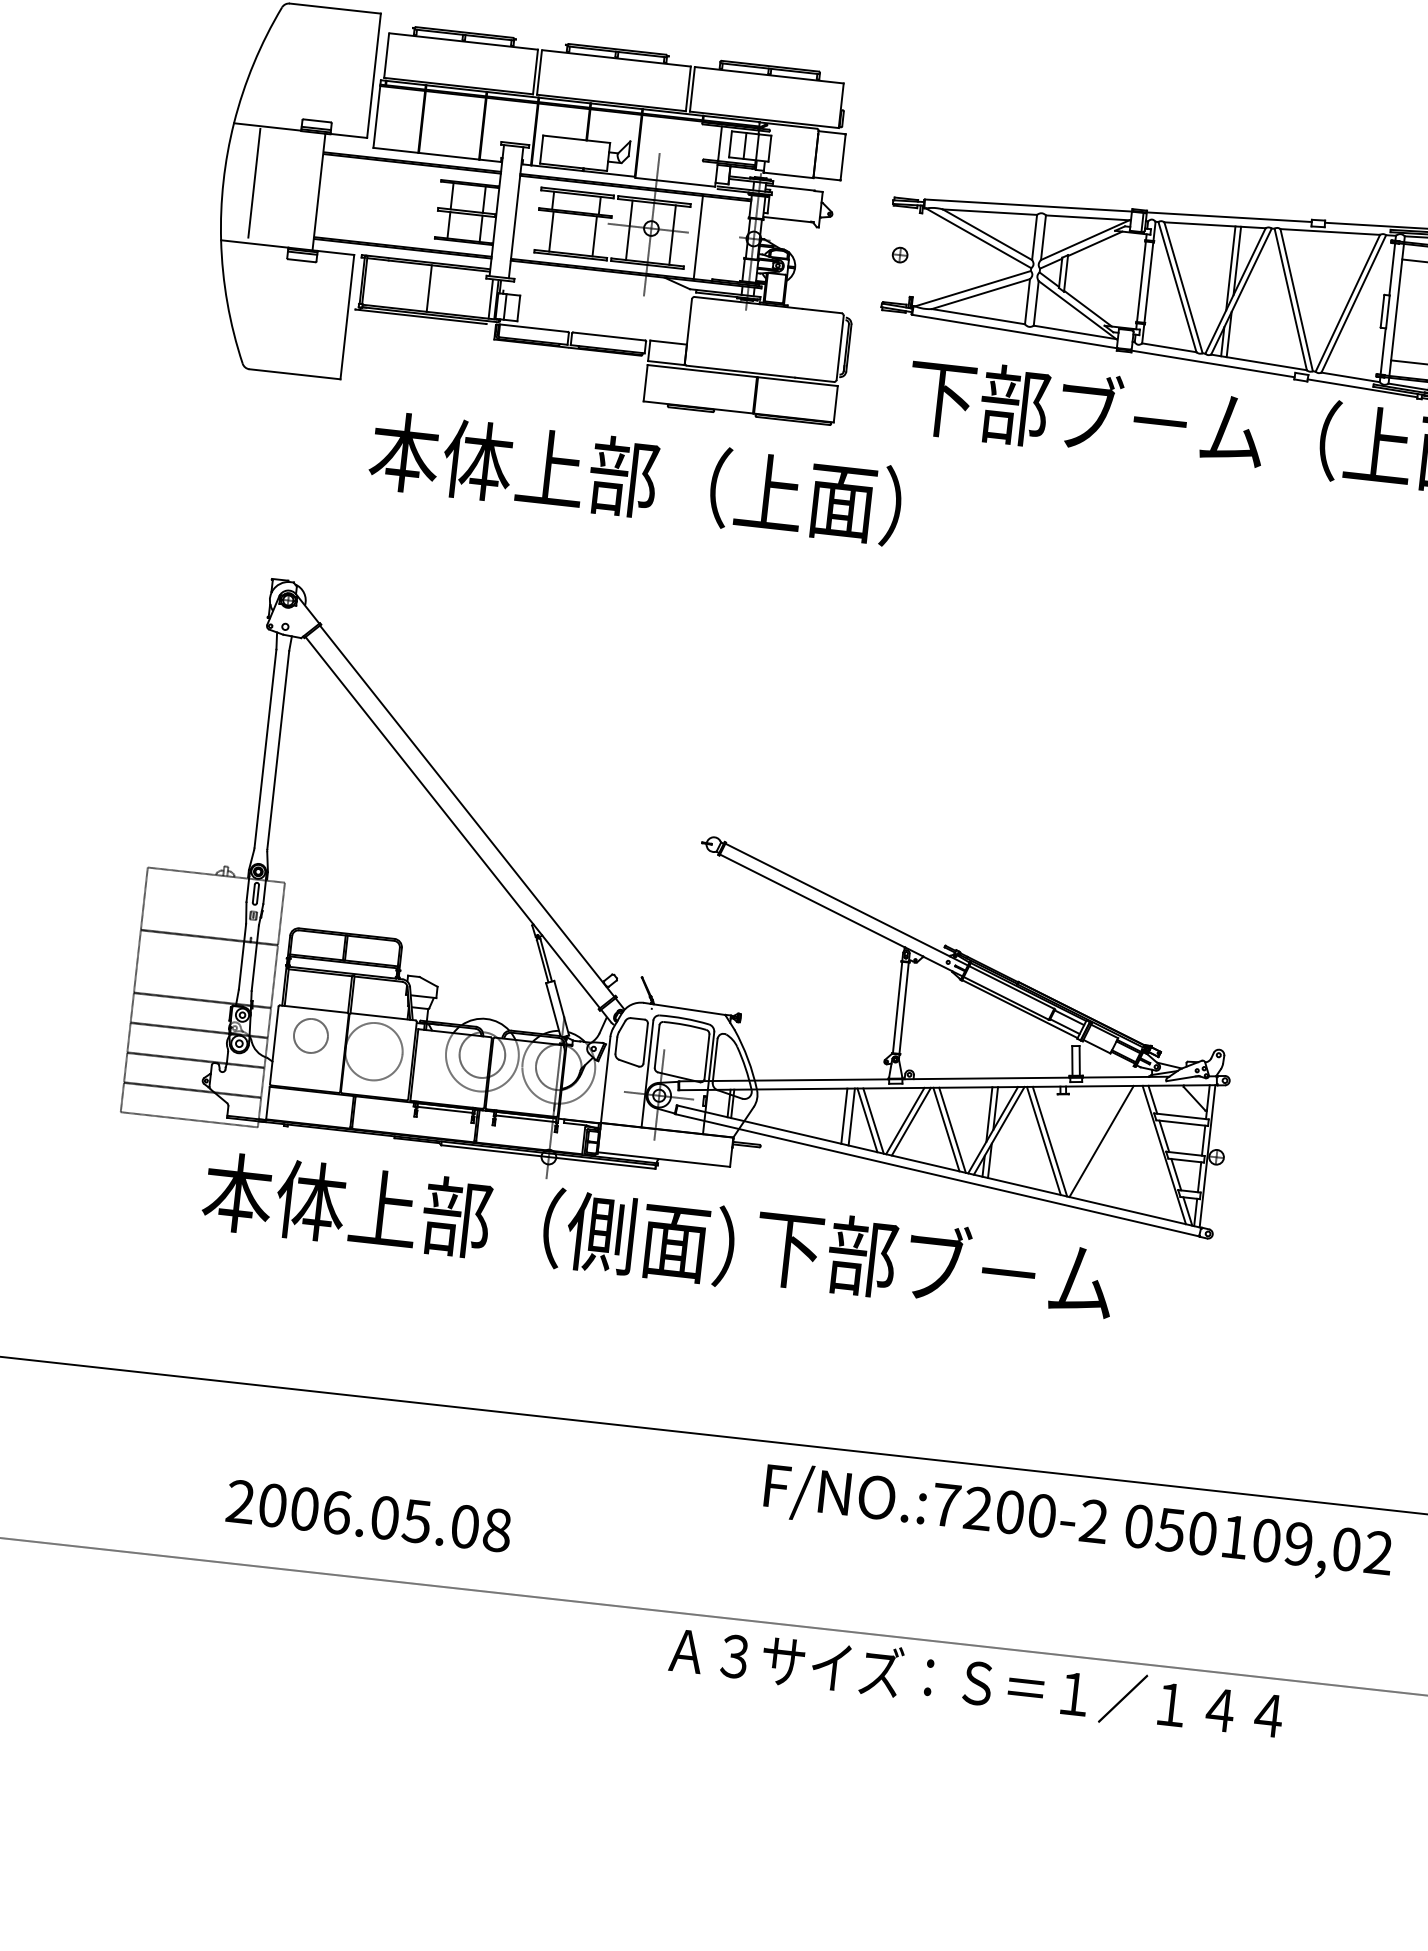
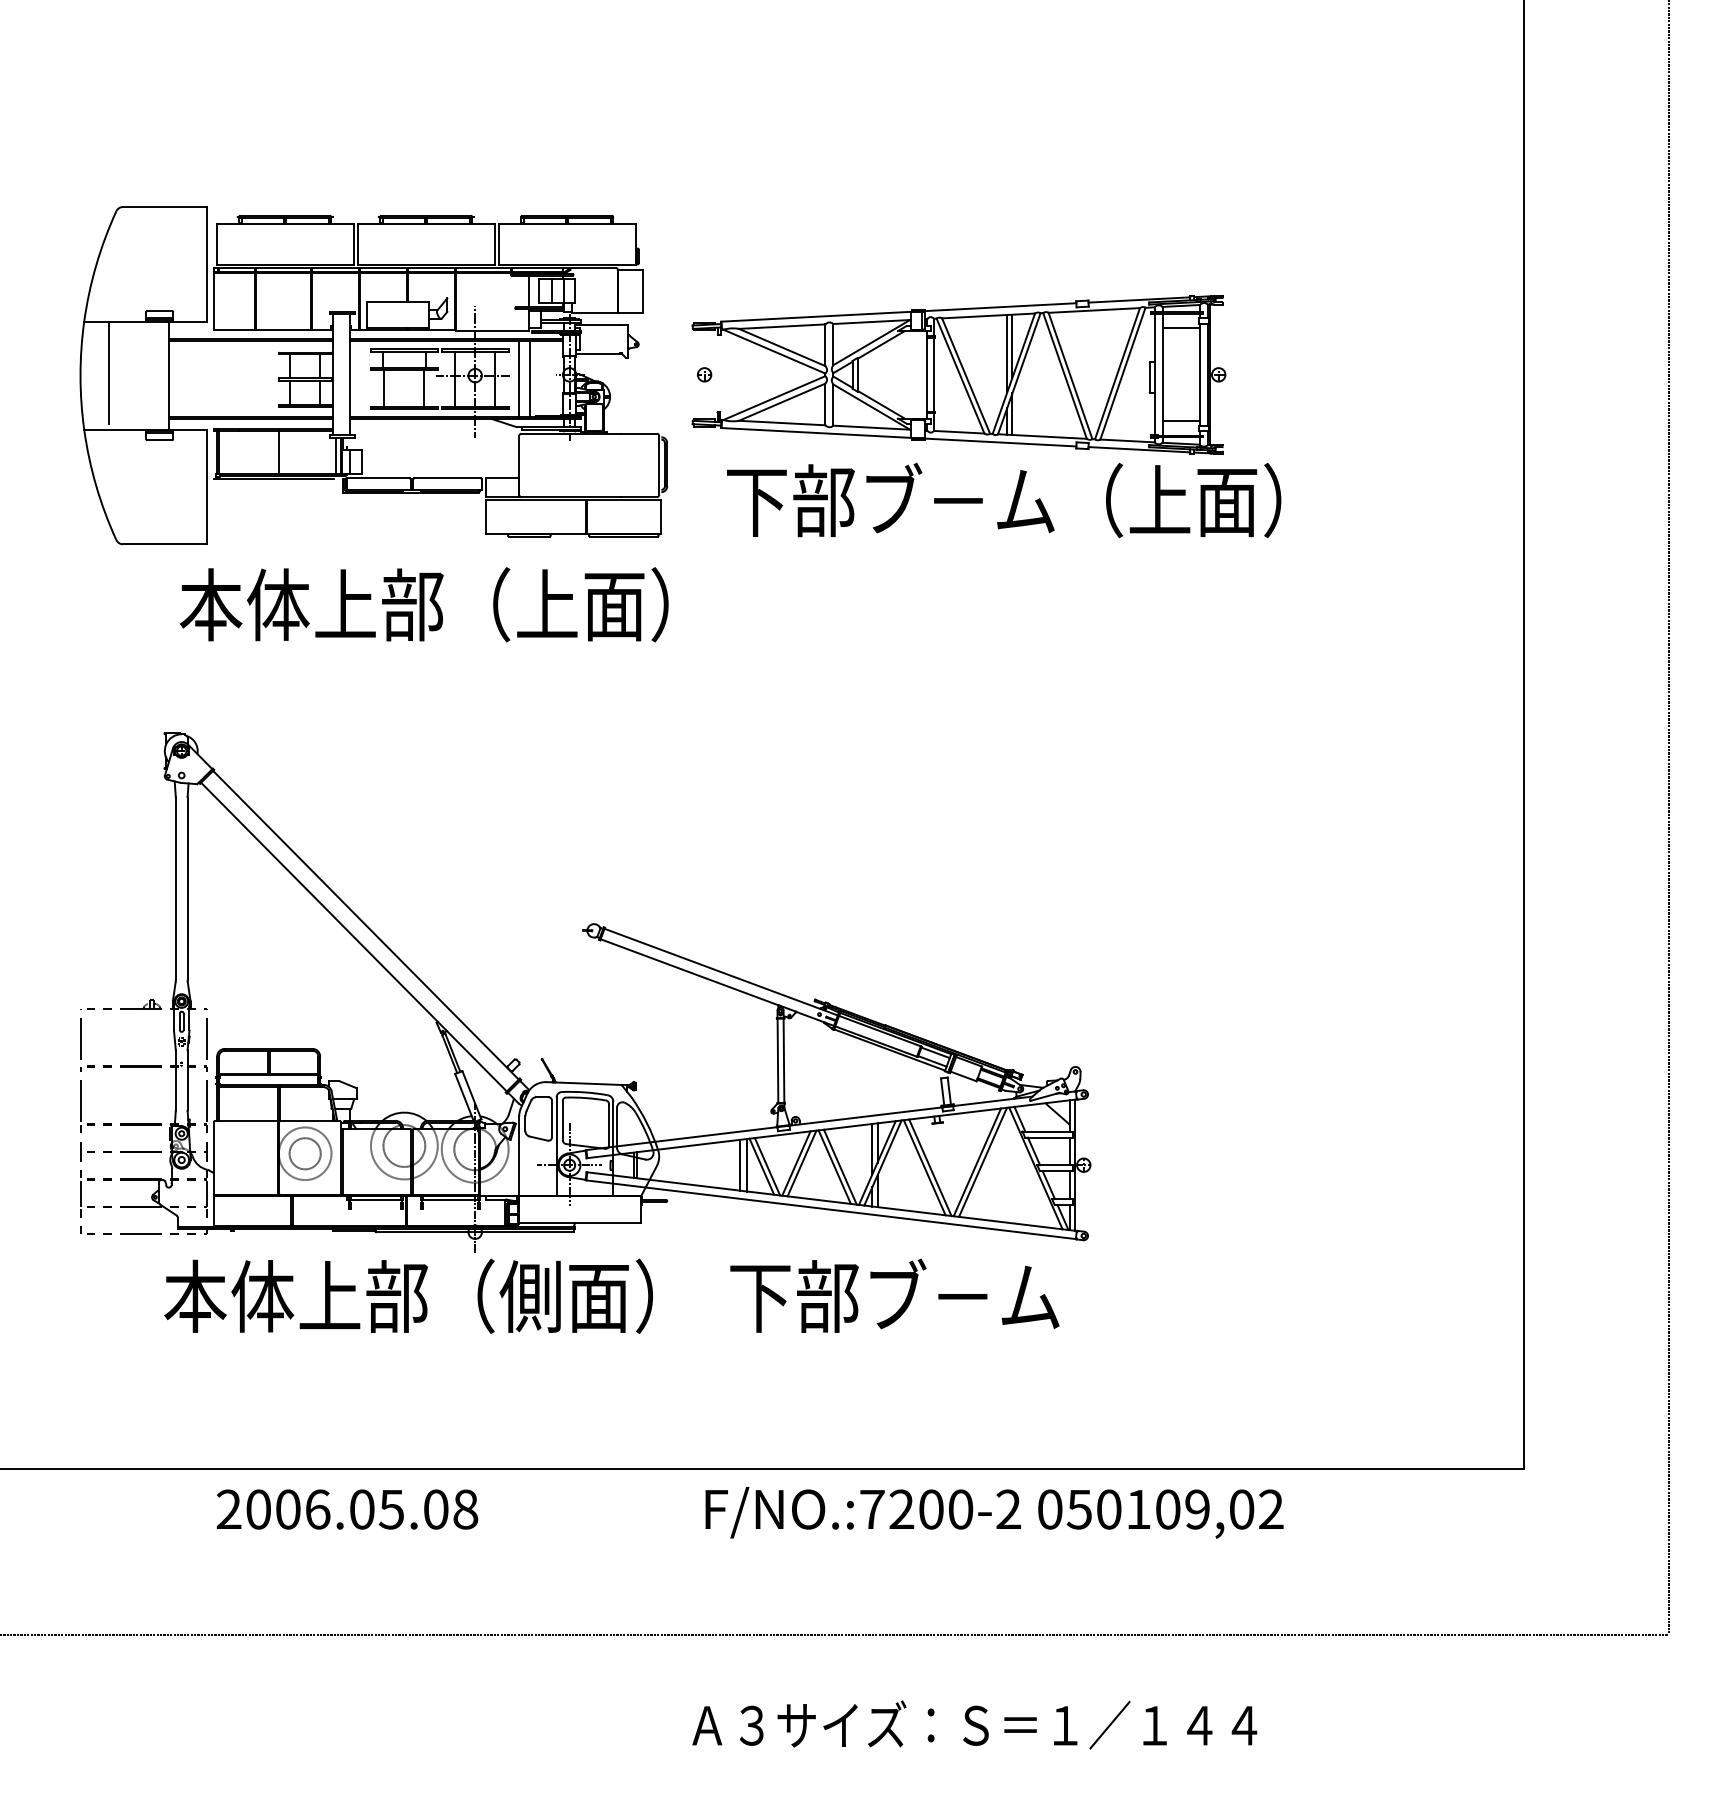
line: (710, 238) -> (530, 378), added
text: (636, 477) -> (424, 604), moved
circle: (310, 1035) -> (304, 1153), moved
line: (1107, 1141) -> (982, 1161), added
text: (934, 1263) -> (894, 1295), moved
text: (369, 1516) -> (347, 1509), moved
text: (976, 1681) -> (974, 1724), moved

